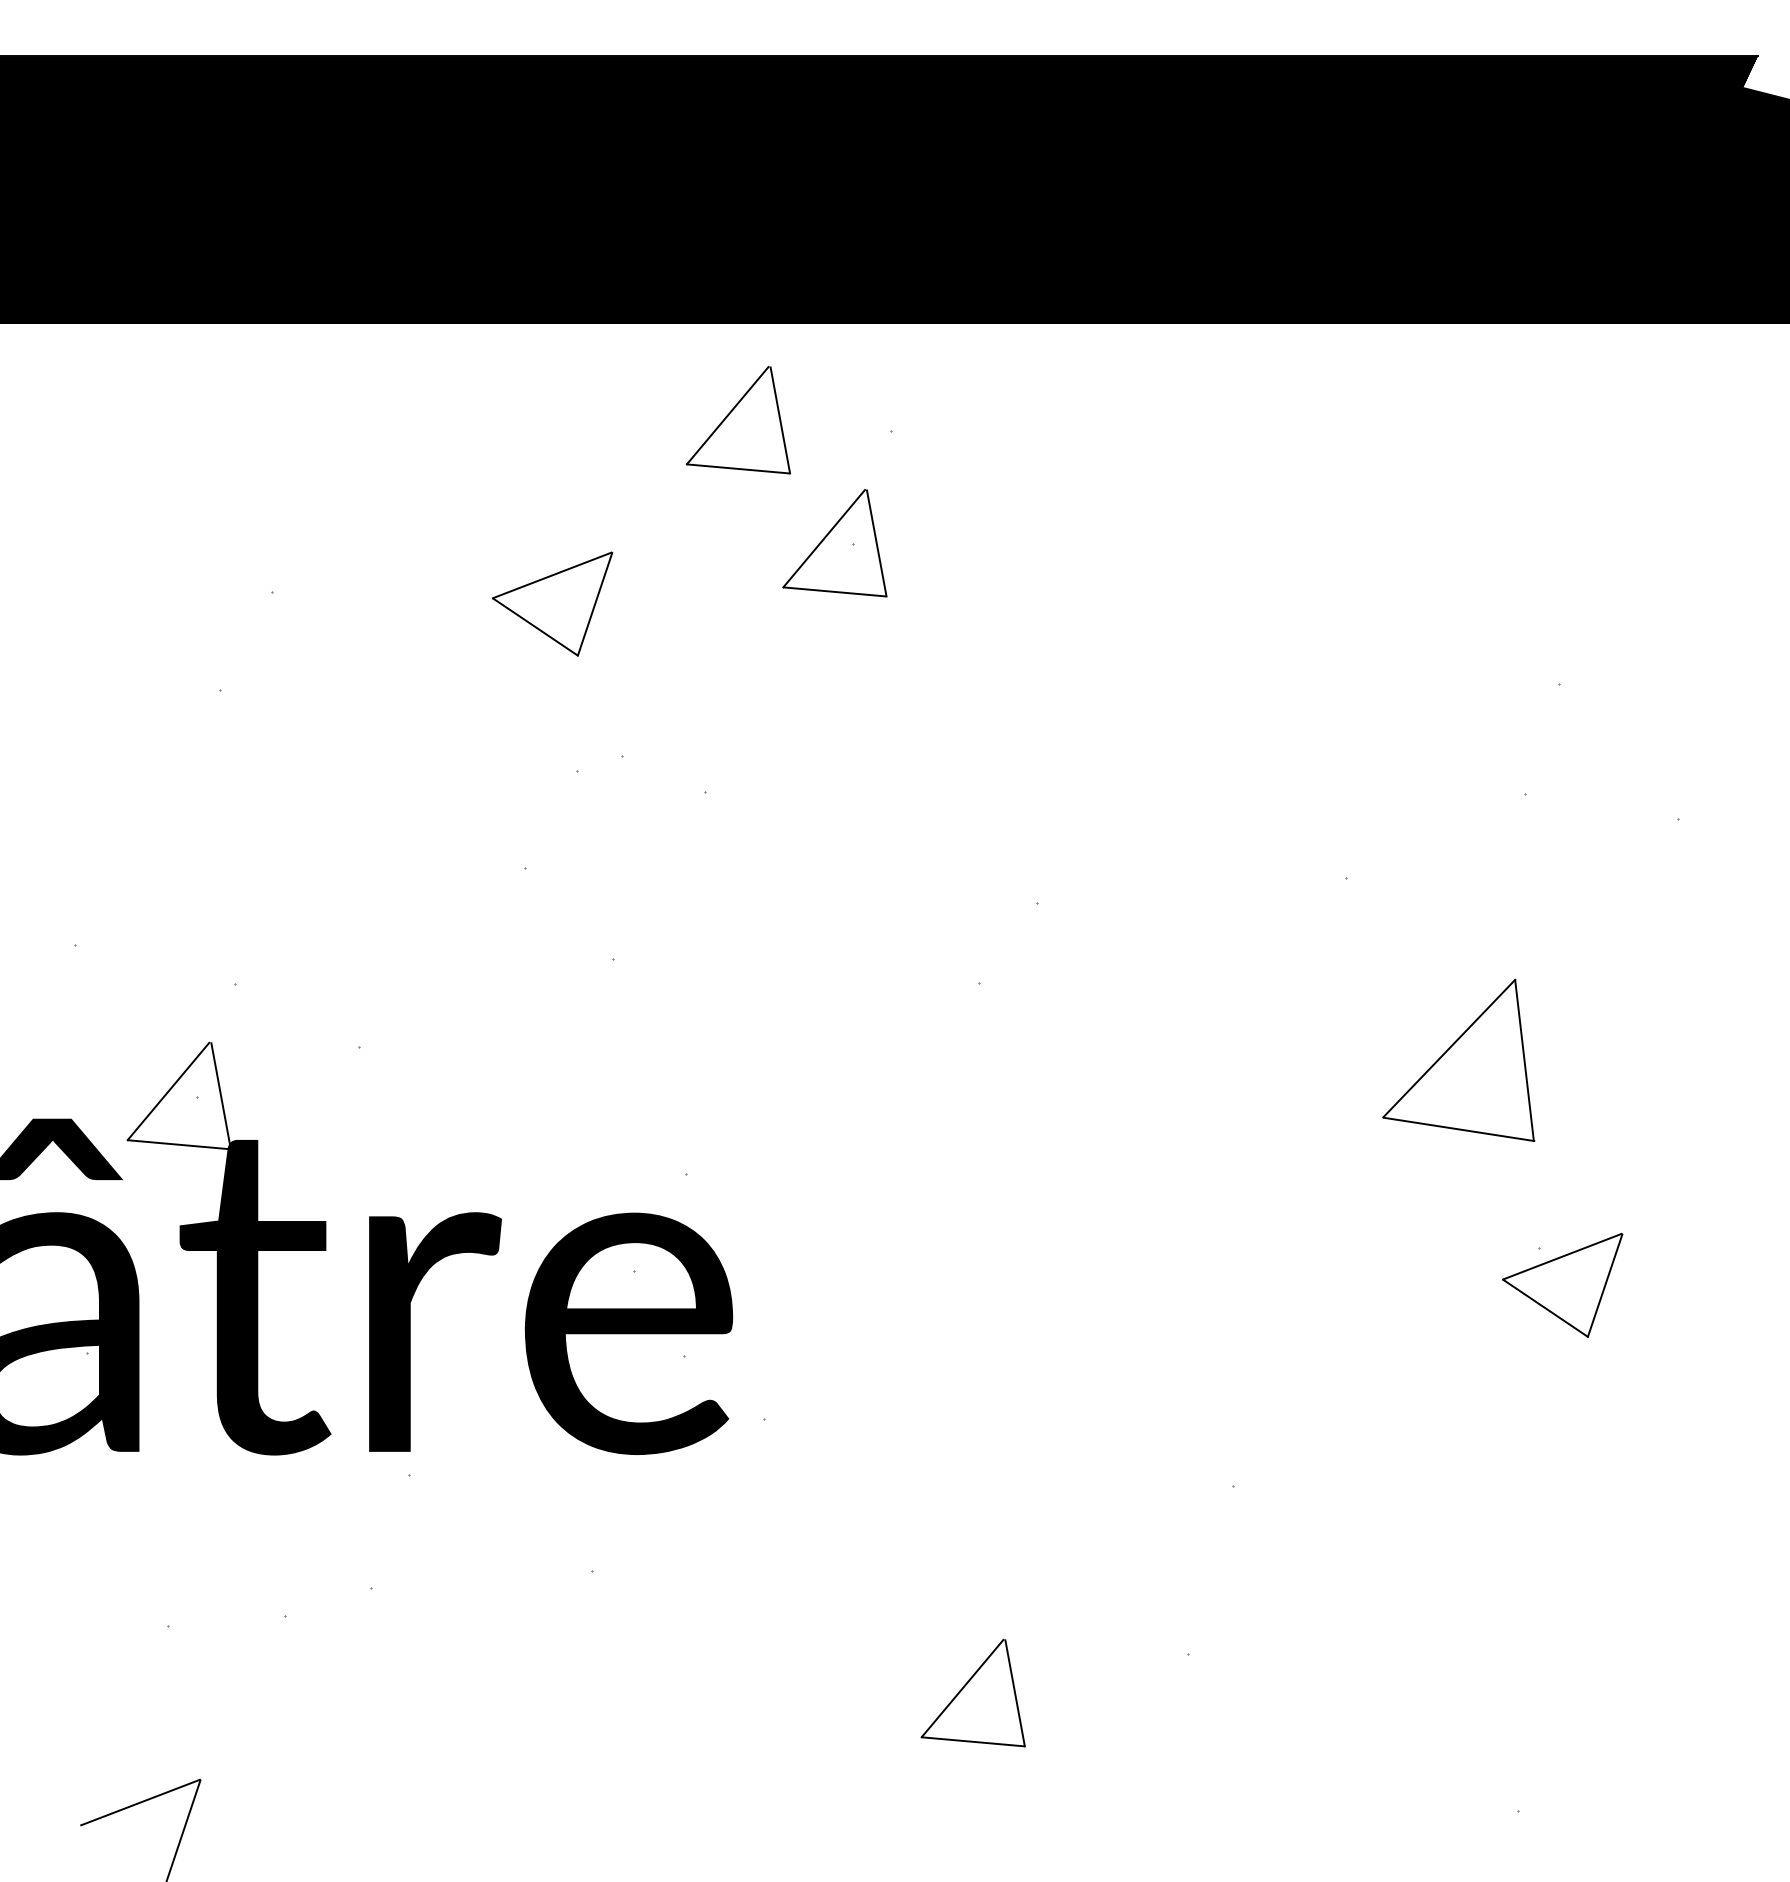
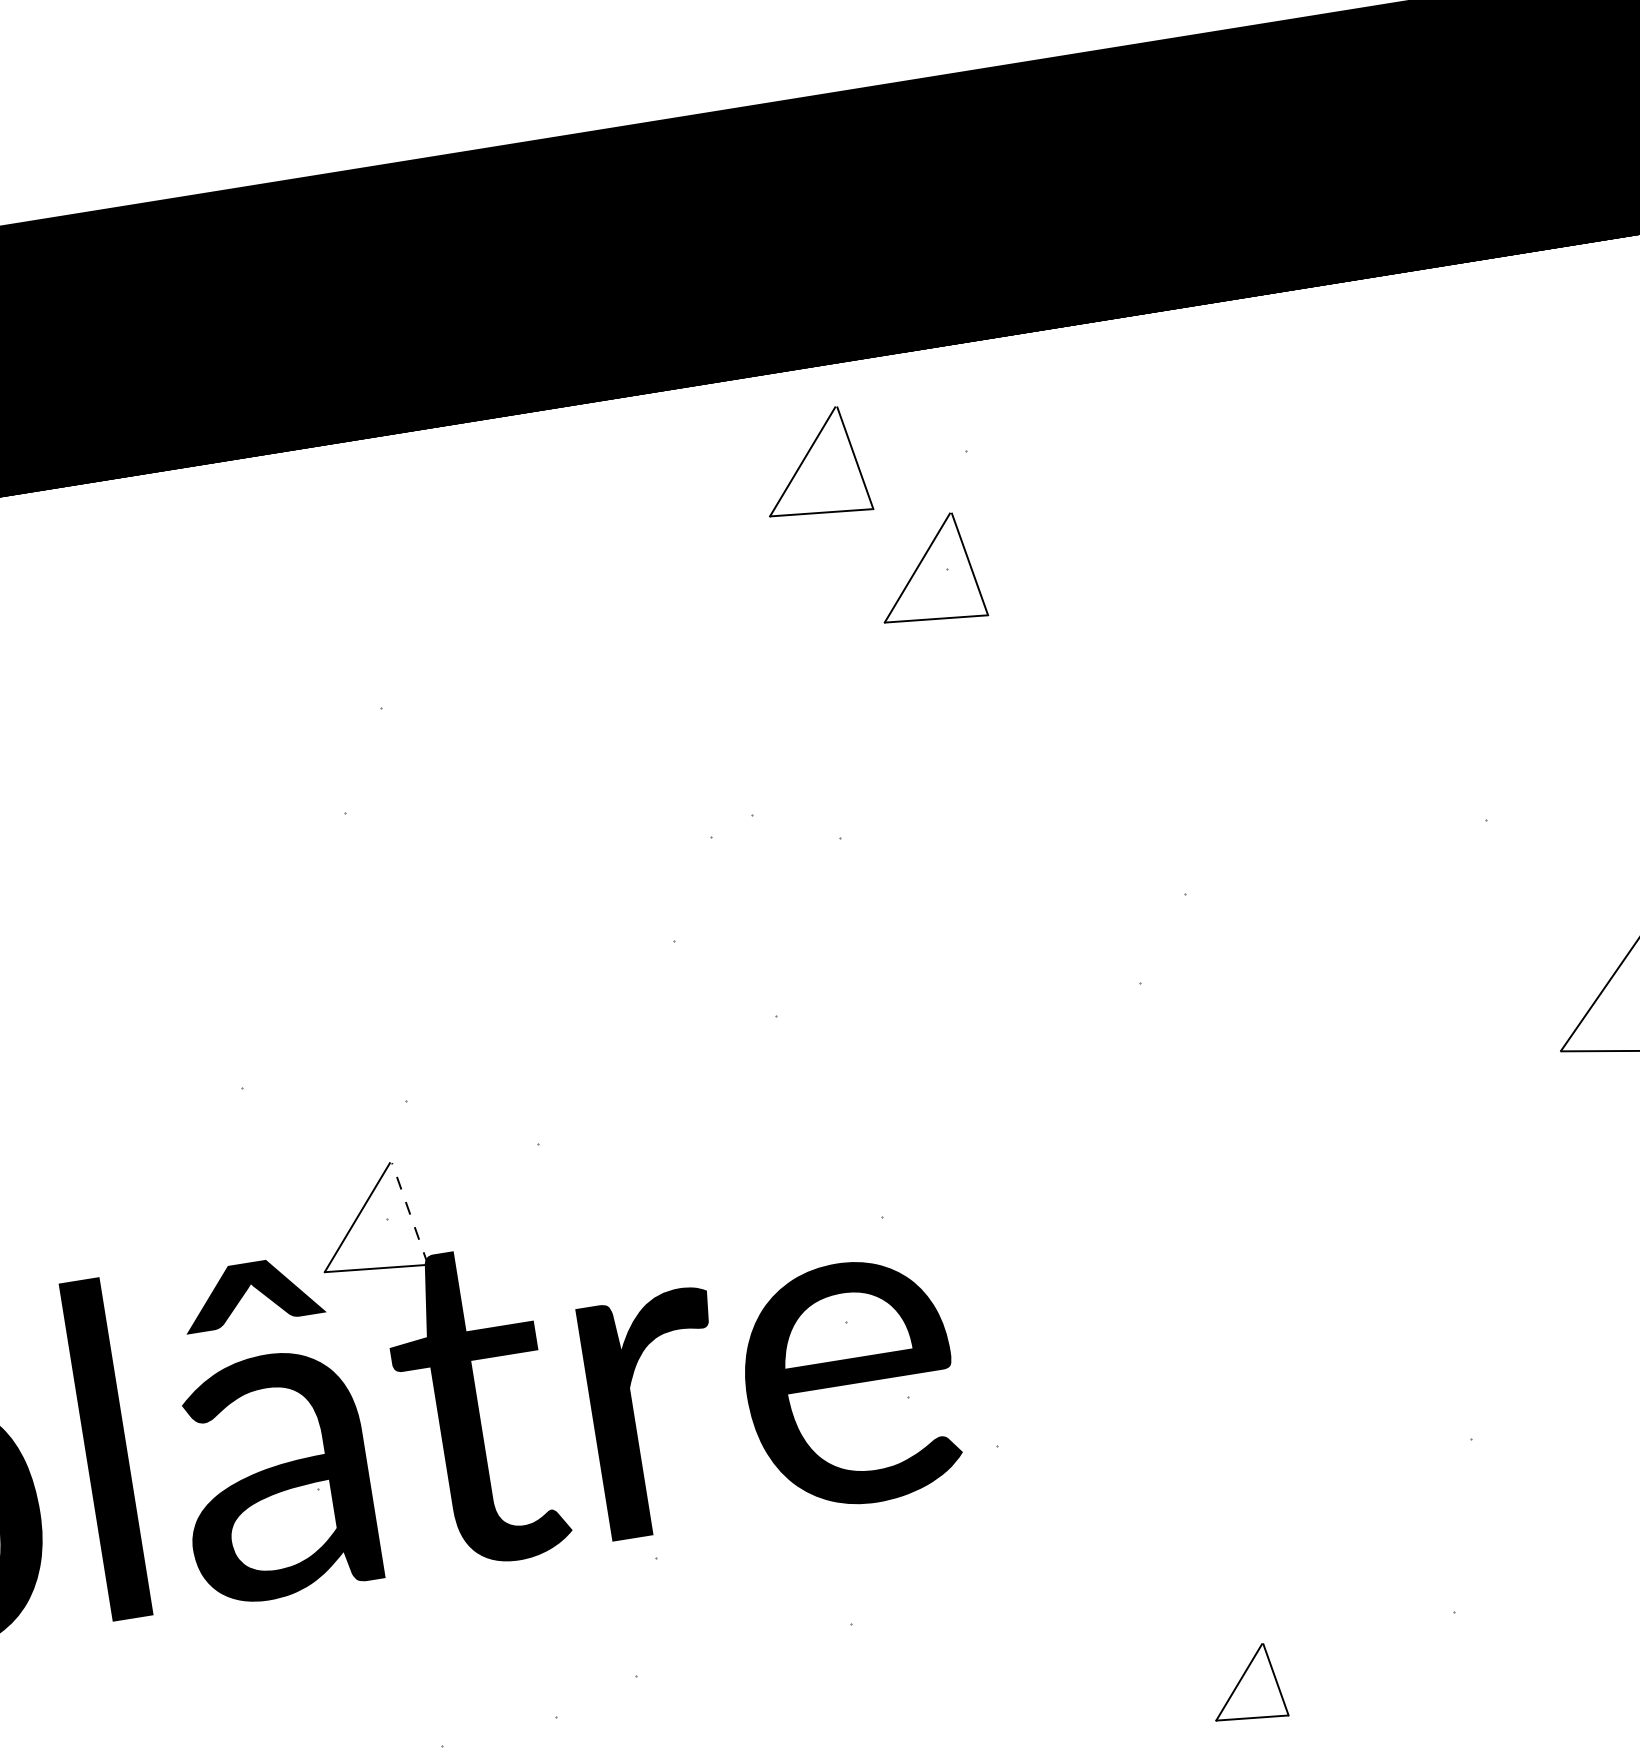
part: (552, 603) -> (659, 675), removed
line: (221, 1096) -> (410, 1214), solid -> dashed
part: (972, 1692) -> (1246, 1683), size x0.7

